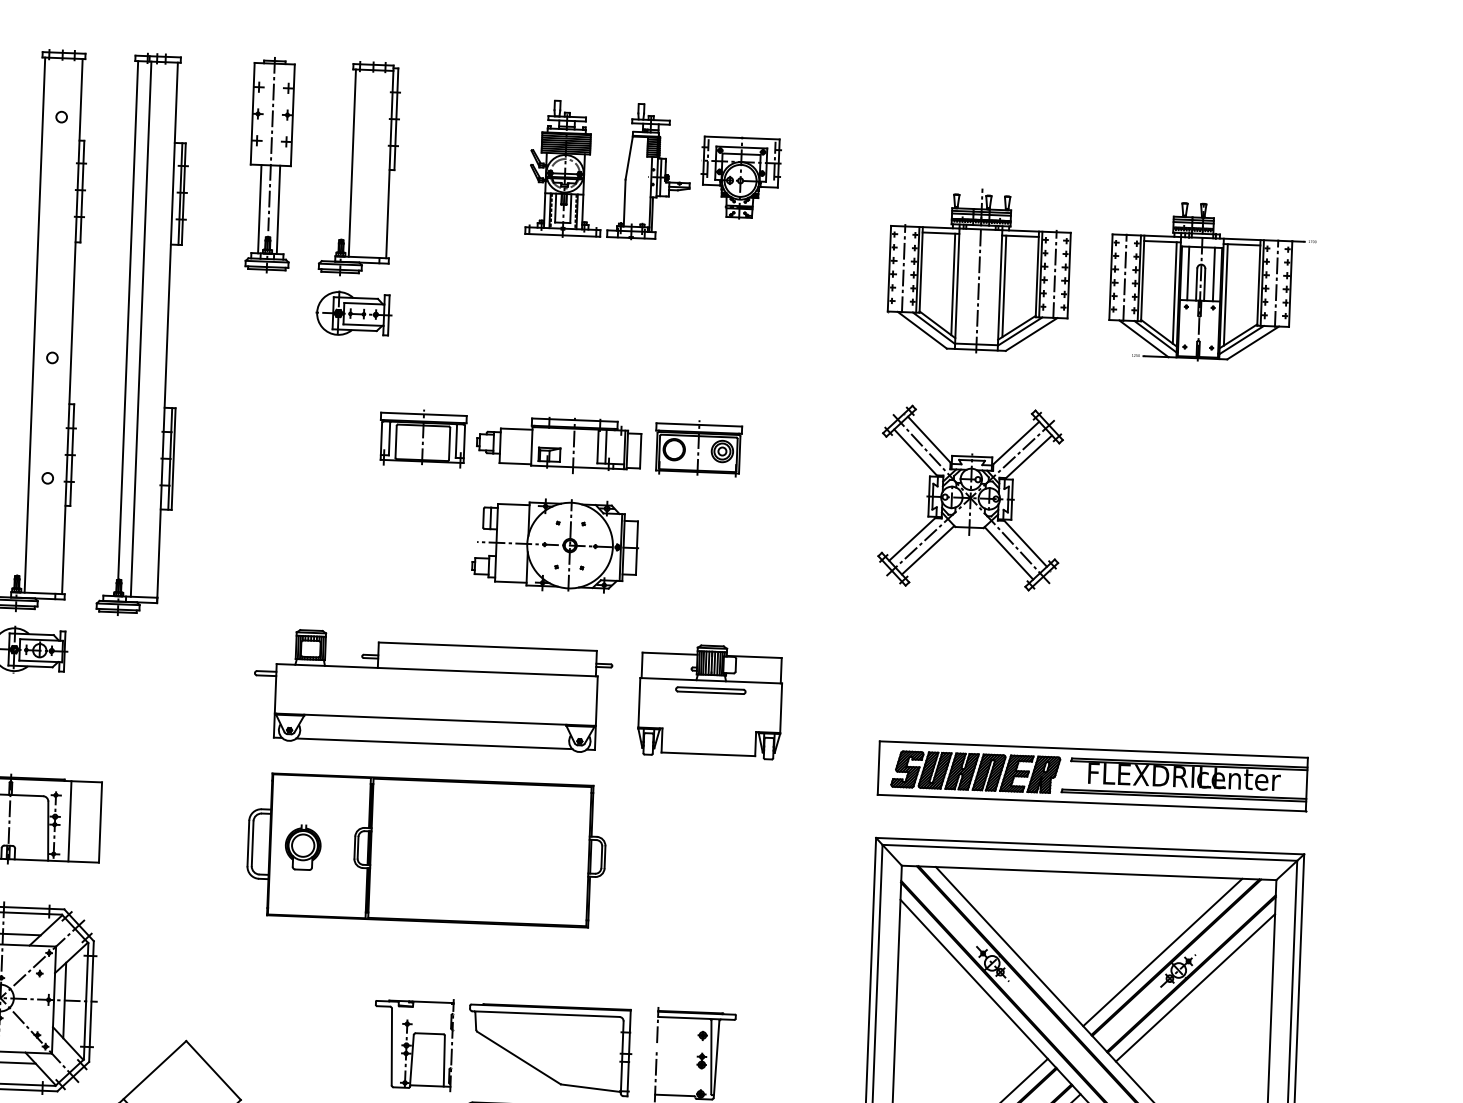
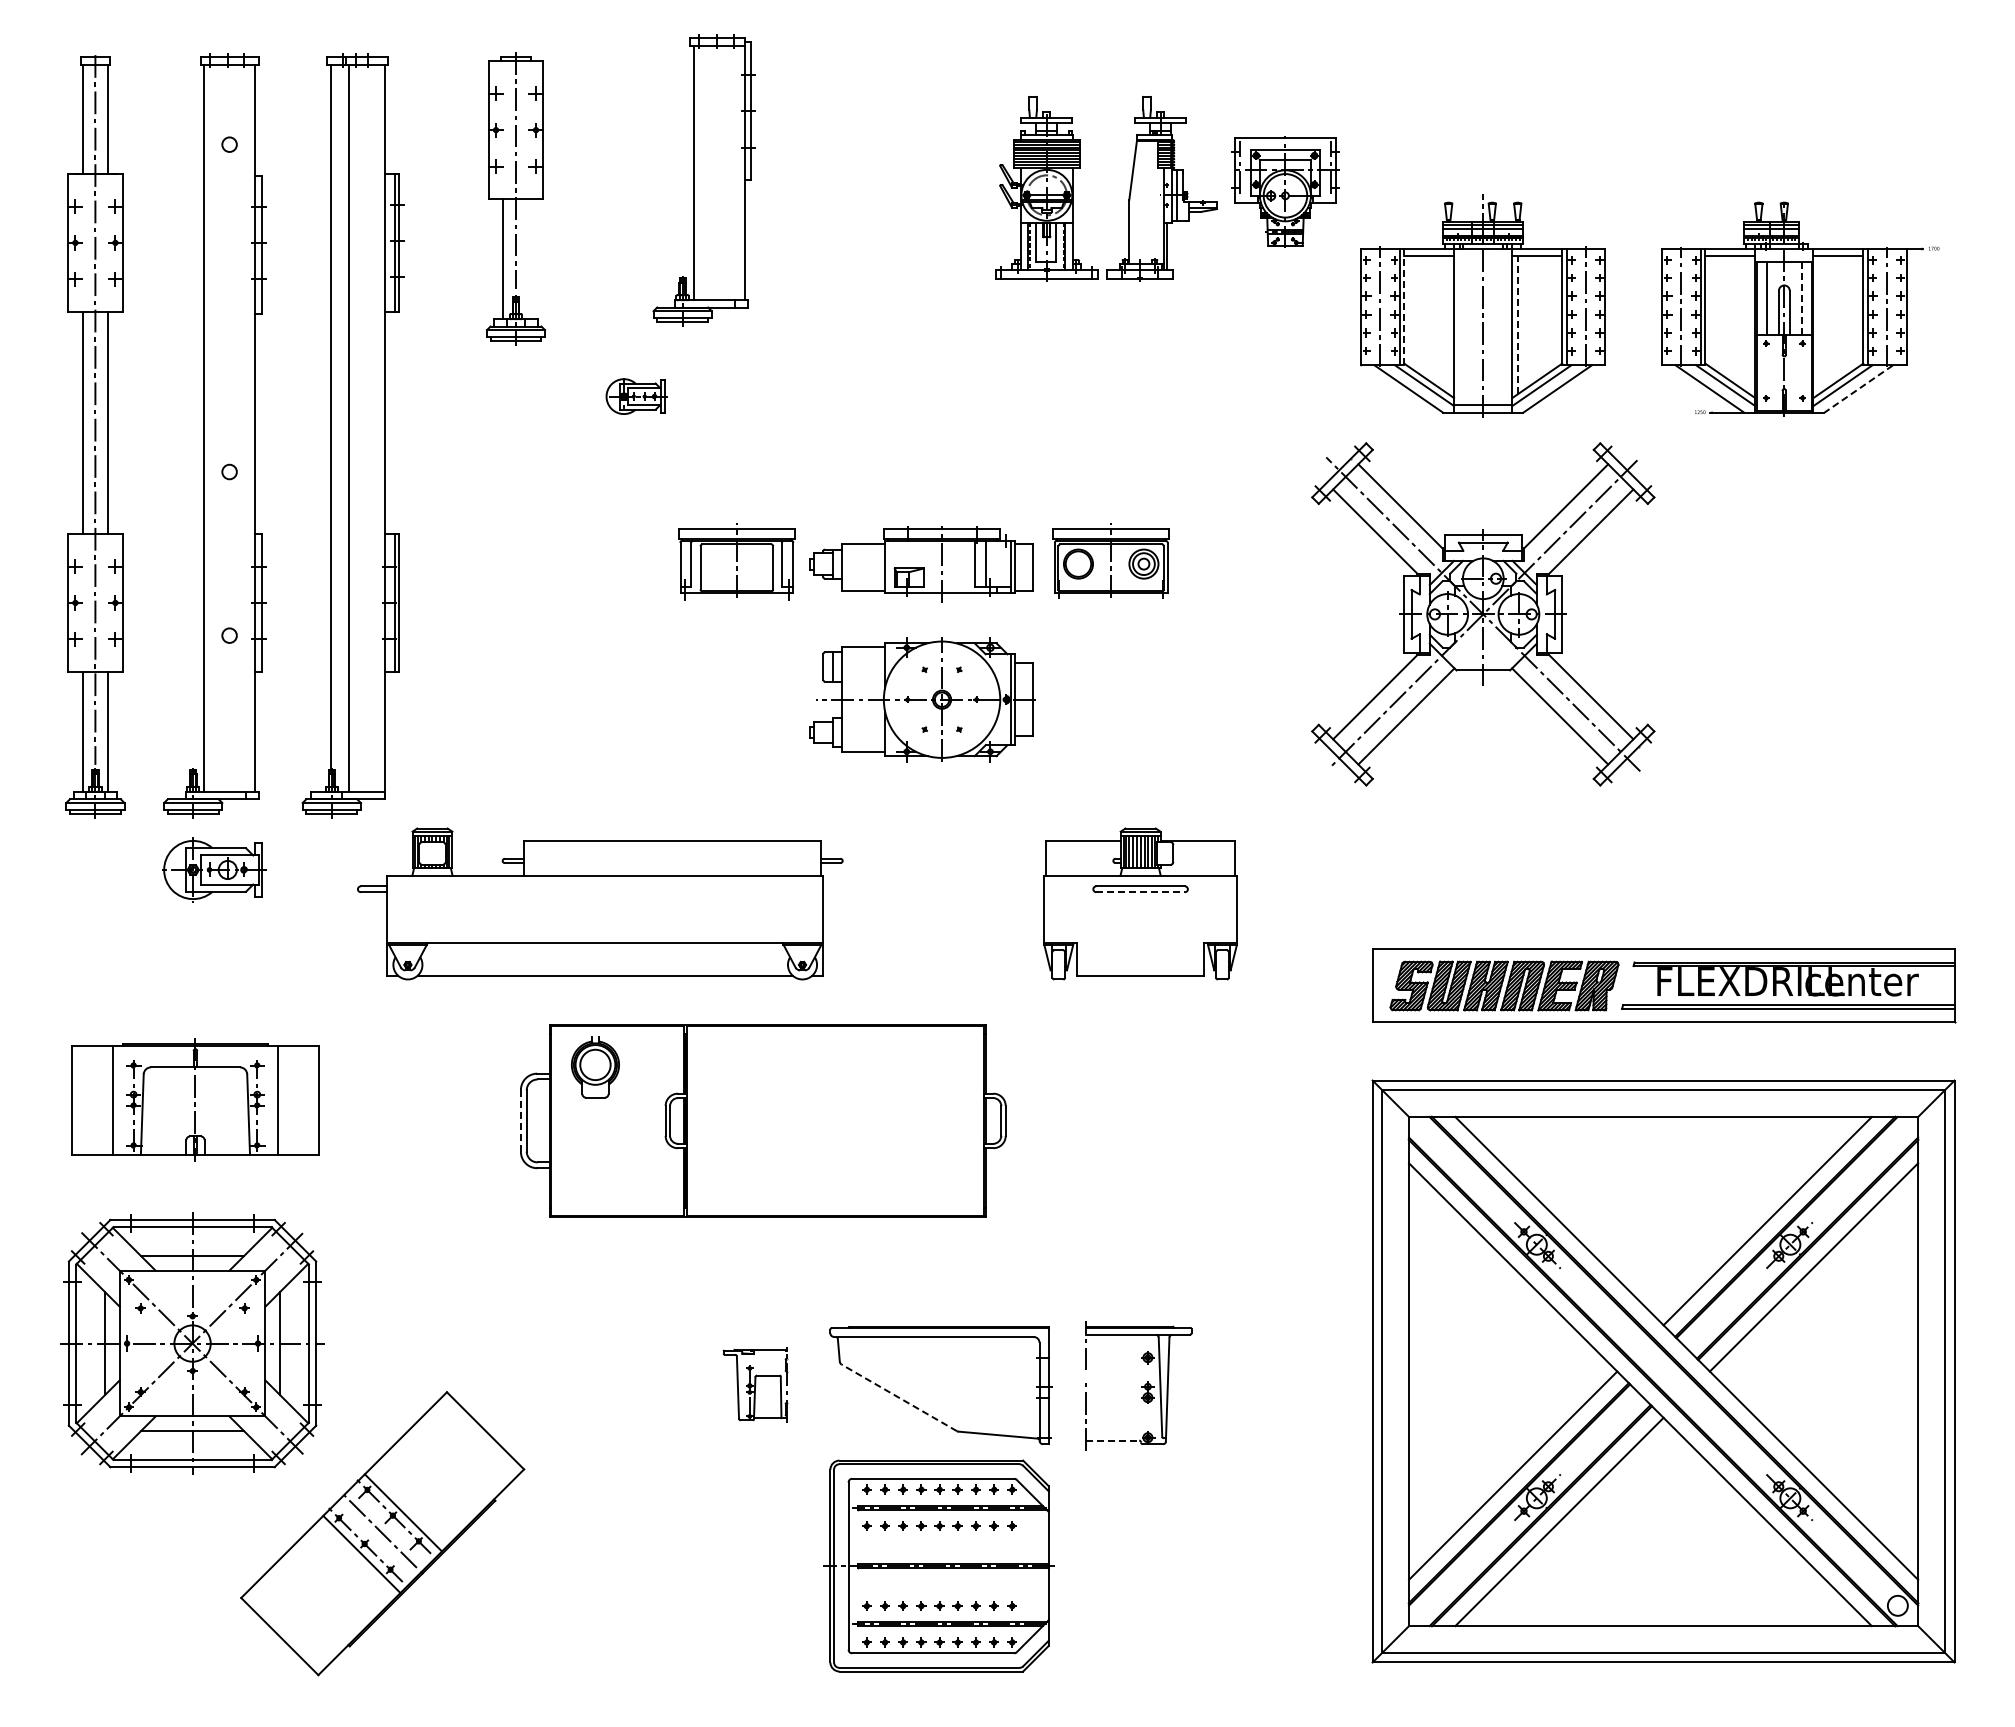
part: (359, 168) -> (703, 180), moved
part: (654, 172) -> (1167, 188), moved
line: (278, 210) -> (528, 259), removed
line: (921, 269) -> (1404, 306), solid -> dashed
line: (1213, 273) -> (1801, 297), solid -> dashed
line: (953, 284) -> (1448, 325), removed
line: (1004, 286) -> (1517, 325), solid -> dashed
line: (1174, 293) -> (1749, 325), removed
line: (1226, 295) -> (1819, 325), removed
part: (353, 313) -> (636, 396), size x0.6
line: (1253, 343) -> (1858, 389), solid -> dashed
part: (970, 498) -> (1482, 614), size x1.4
part: (432, 690) -> (600, 903), moved
line: (711, 693) -> (1141, 892), solid -> dashed
line: (248, 843) -> (520, 1120), solid -> dashed
part: (303, 847) -> (595, 1067), moved
part: (413, 1044) -> (755, 1384), size x0.6
line: (519, 1057) -> (899, 1397), solid -> dashed
line: (674, 1095) -> (1112, 1440), solid -> dashed

